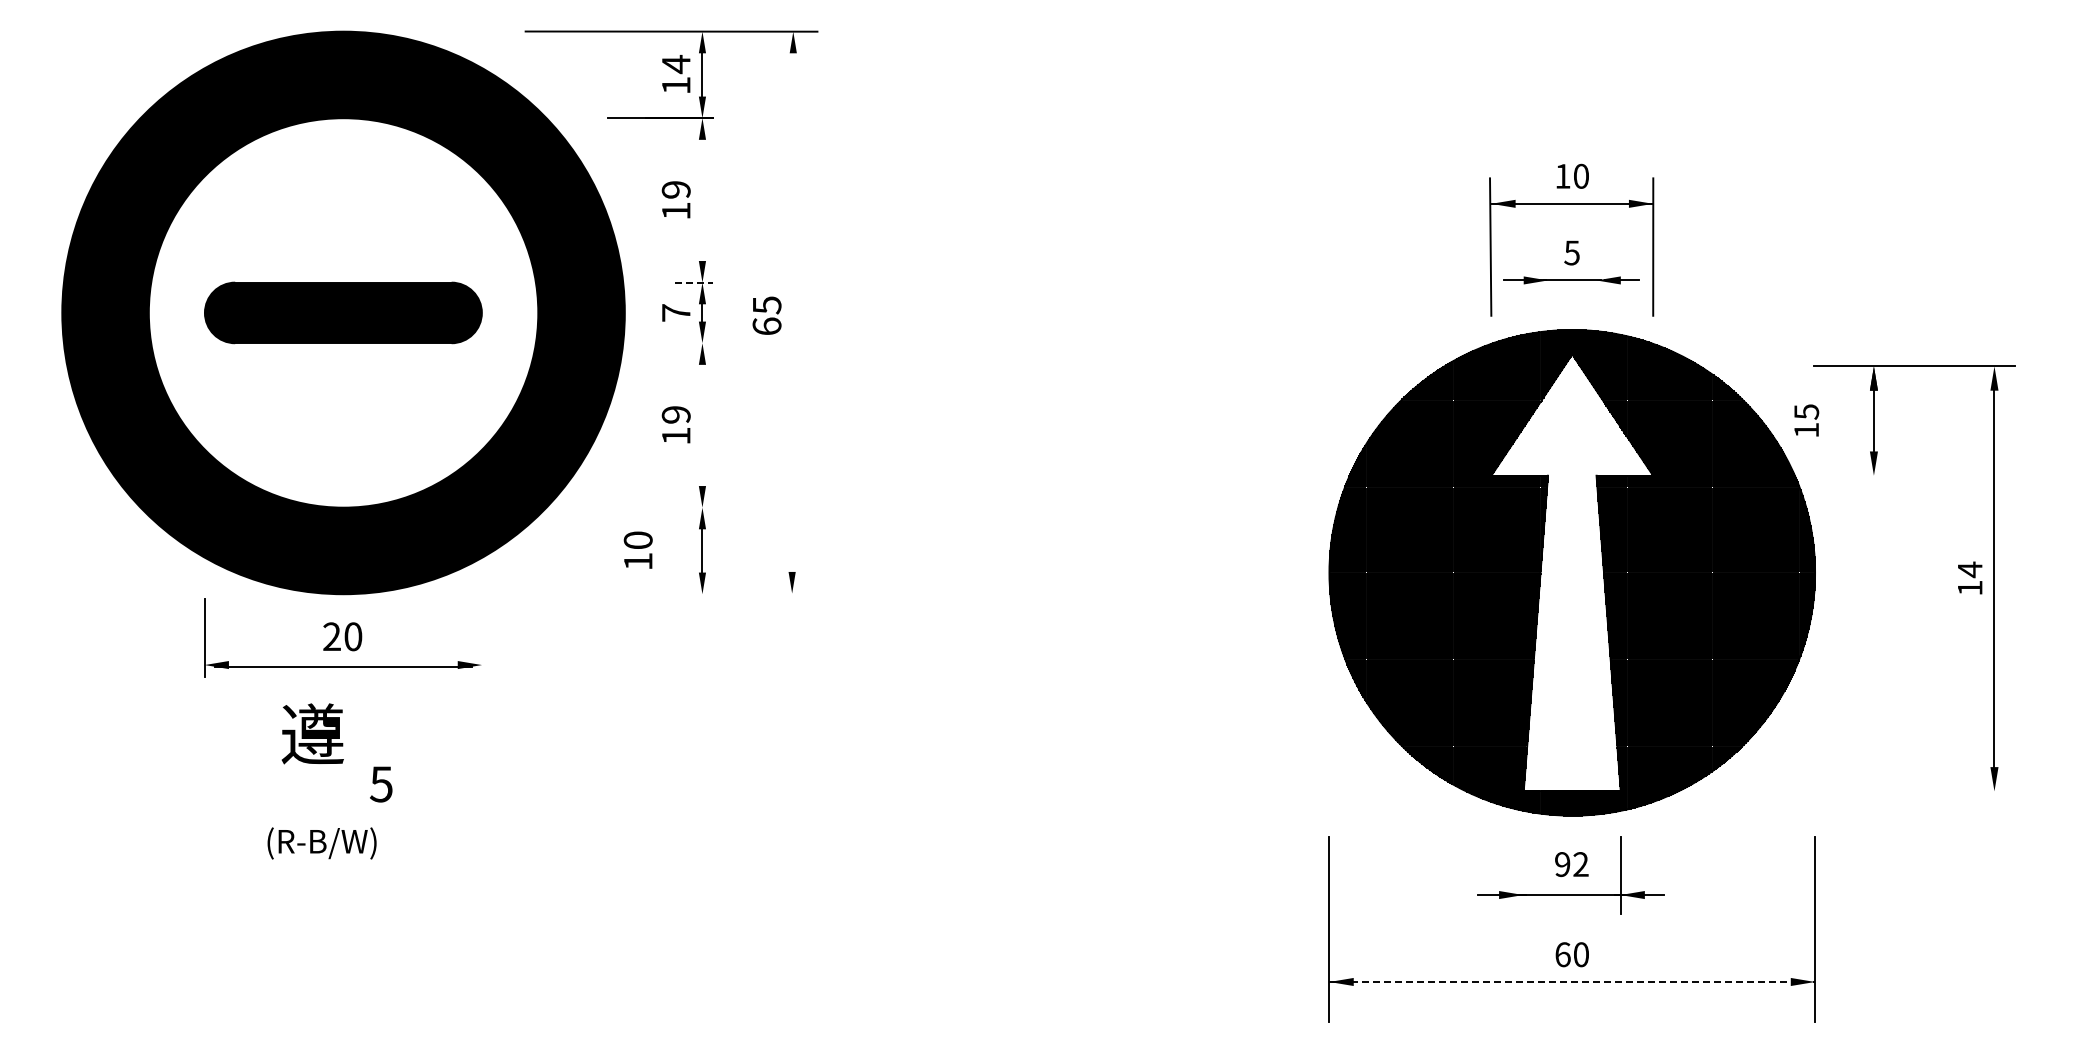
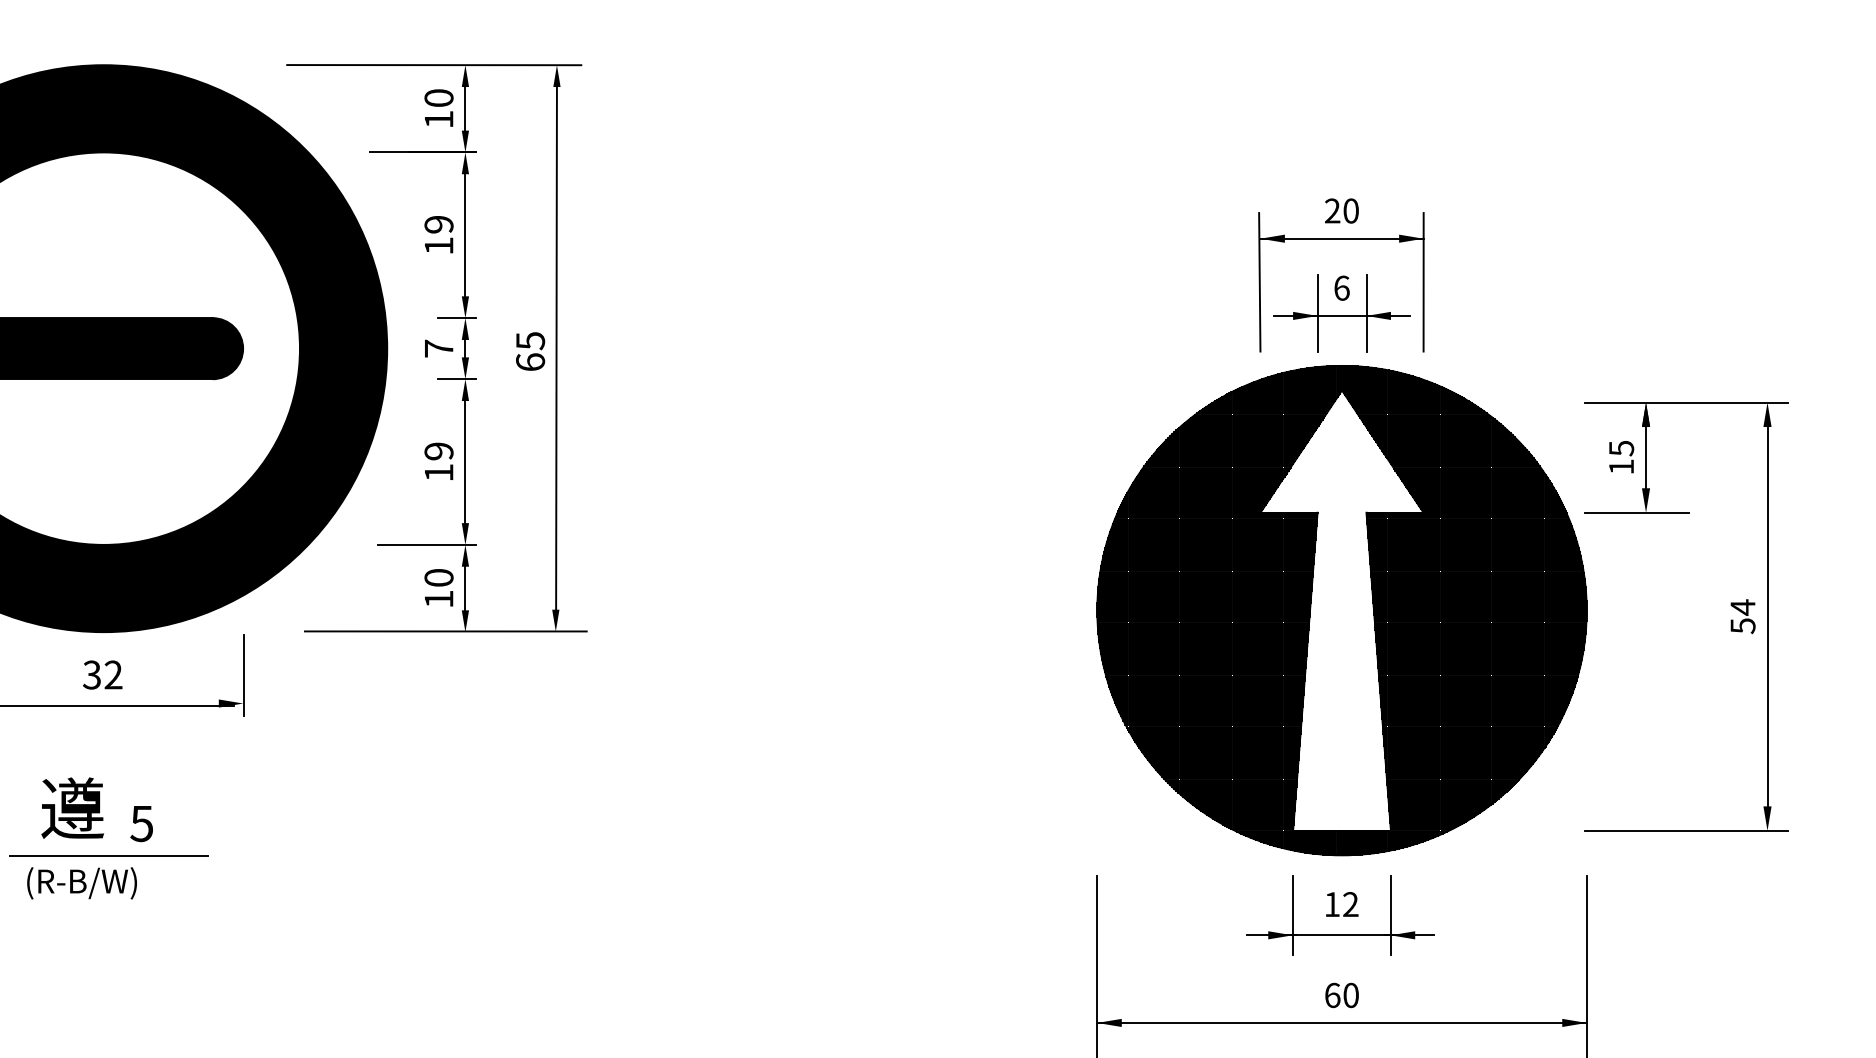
text: (675, 64) -> (438, 98), 14 -> 10
text: (1562, 175) -> (1332, 210), 10 -> 20
line: (702, 200) -> (465, 235), added
text: (1571, 252) -> (1341, 287), 5 -> 6
line: (1547, 277) -> (1317, 312), added
line: (1596, 277) -> (1366, 312), added
line: (694, 282) -> (457, 317), dashed -> solid
line: (792, 317) -> (556, 353), added
line: (693, 343) -> (456, 379), added
text: (1806, 420) -> (1621, 457), moved
line: (702, 425) -> (465, 462), added
line: (1864, 475) -> (1636, 512), added
line: (664, 507) -> (427, 544), added
text: (637, 549) -> (438, 587), moved
text: (1970, 588) -> (1743, 626), 14 -> 54
line: (682, 593) -> (445, 631), added
text: (342, 636) -> (102, 674), 20 -> 32
line: (482, 636) -> (243, 674), added
text: (312, 733) -> (72, 807), moved
line: (1913, 791) -> (1685, 830), added
line: (348, 816) -> (108, 856), added
text: (1562, 864) -> (1332, 904), 92 -> 12
line: (1523, 875) -> (1292, 915), added
line: (1572, 981) -> (1342, 1022), dashed -> solid

